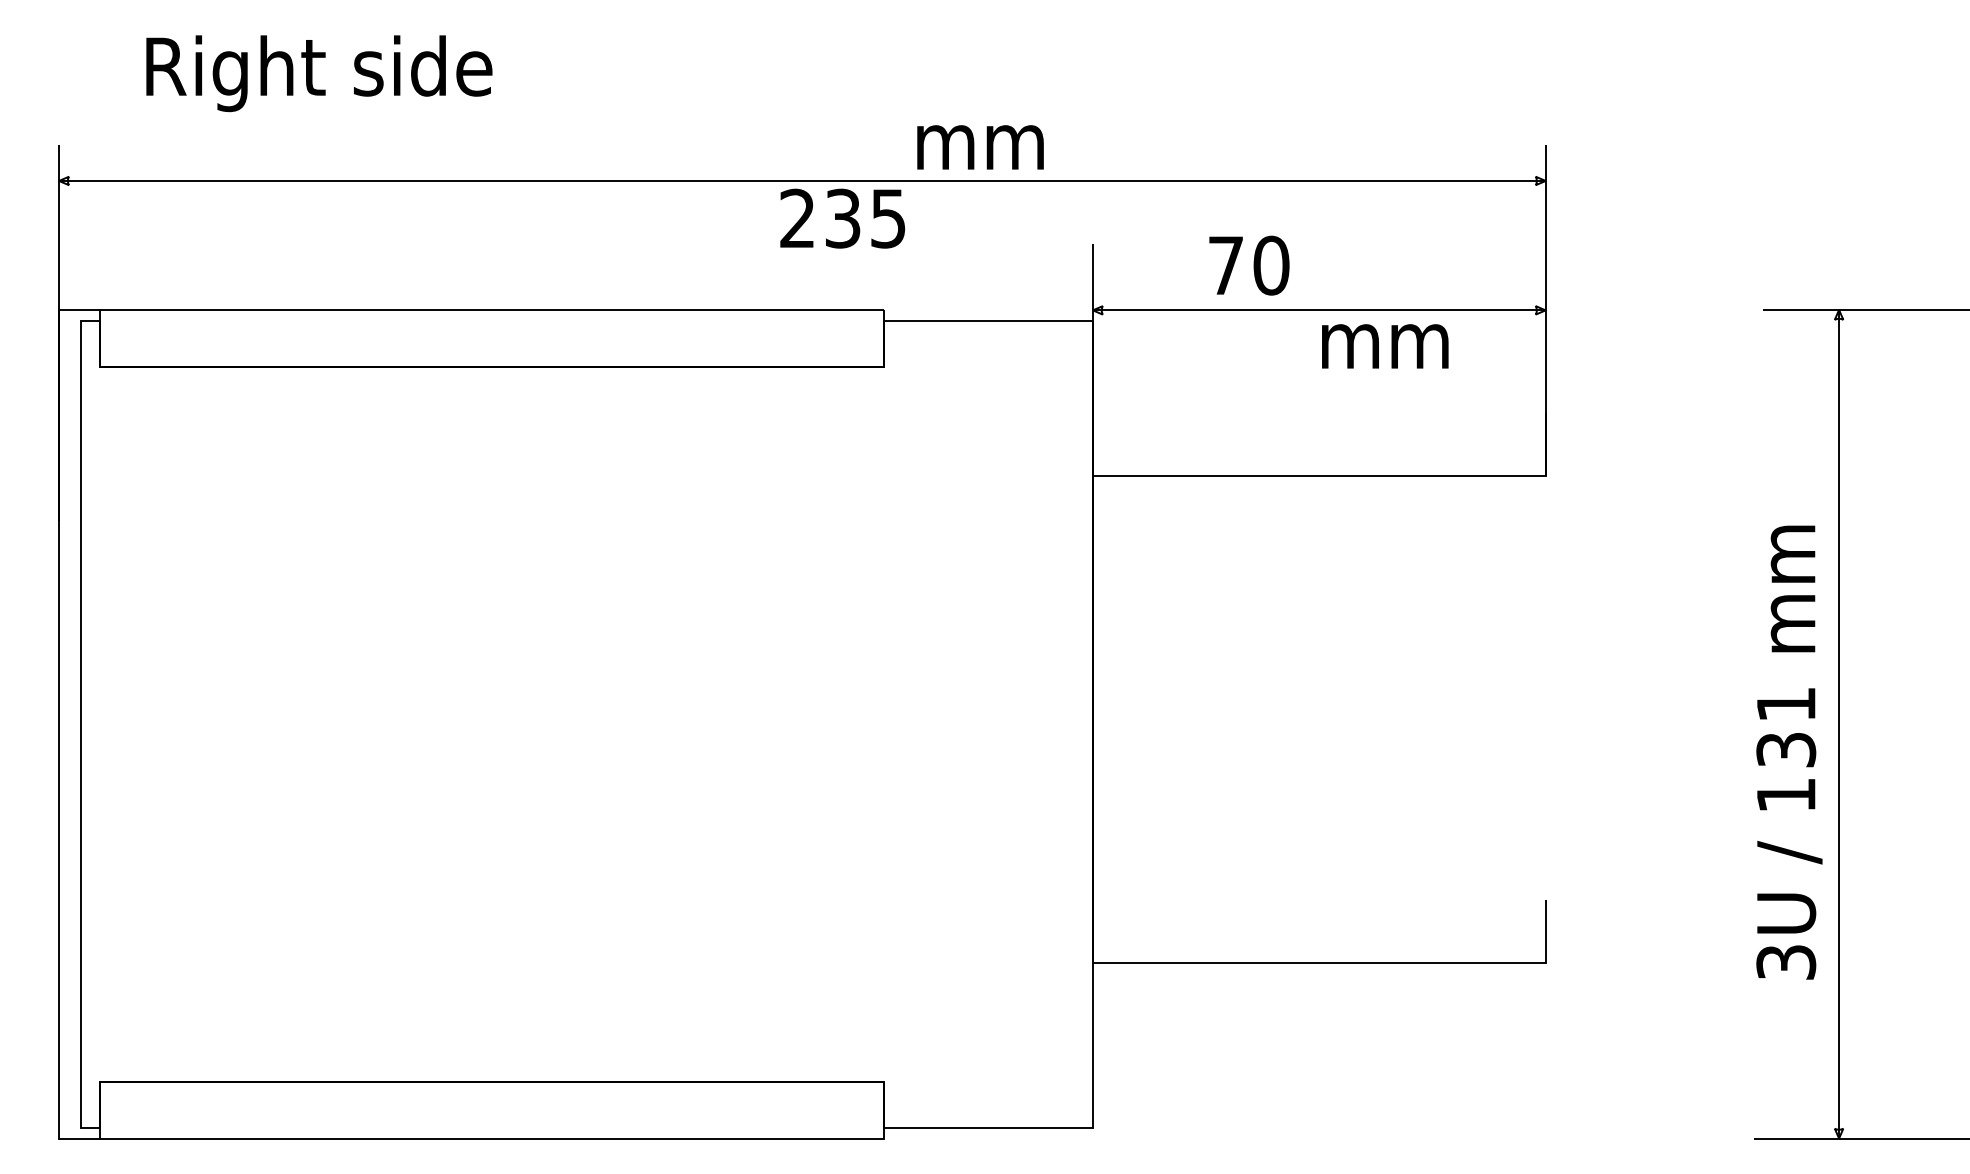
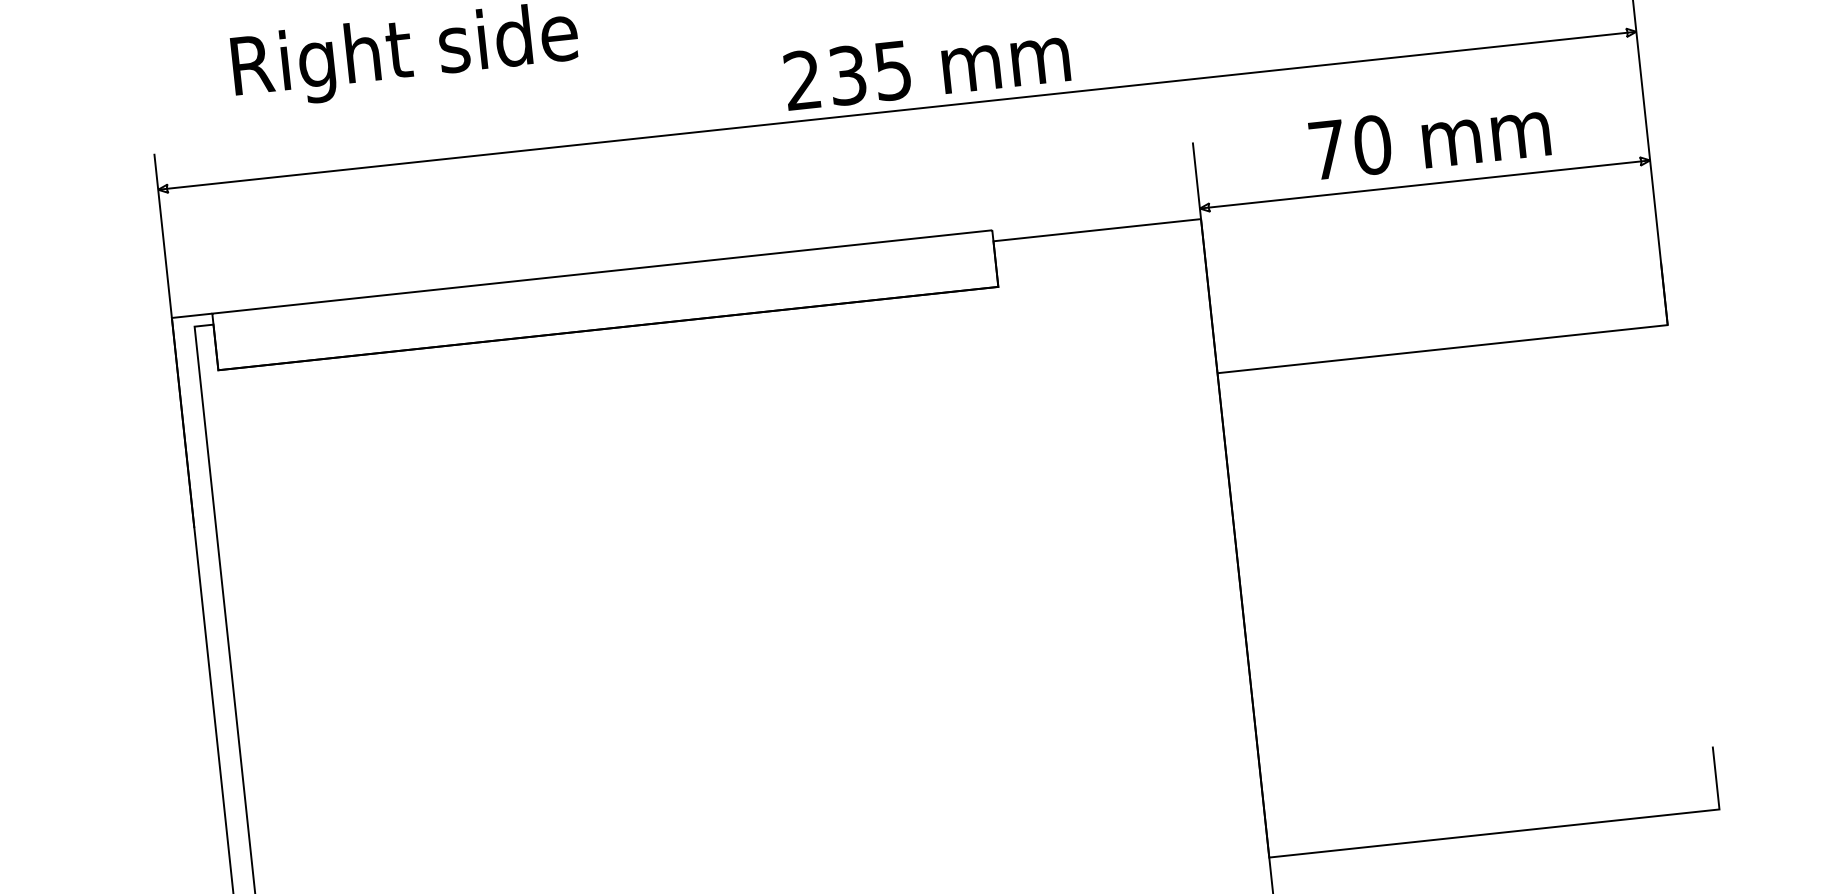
text: (980, 147) -> (1006, 65), moved
text: (842, 218) -> (847, 75), moved
text: (1385, 346) -> (1486, 139), moved

